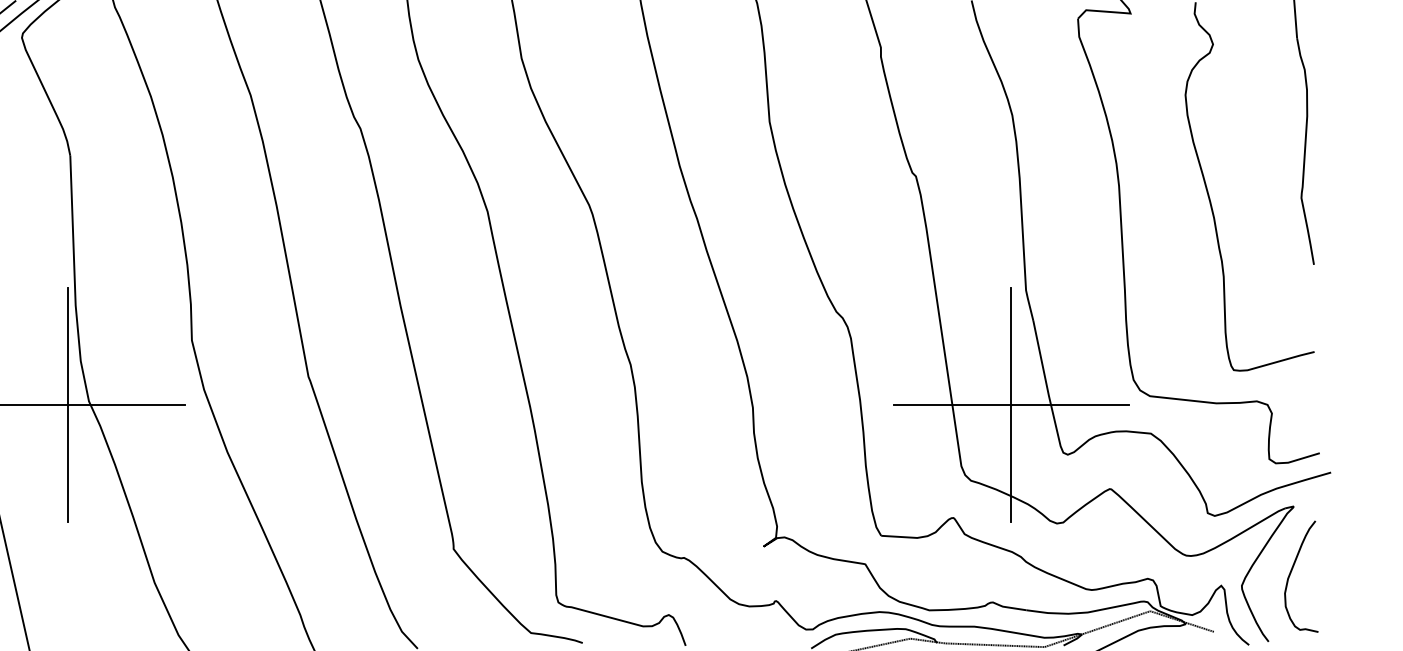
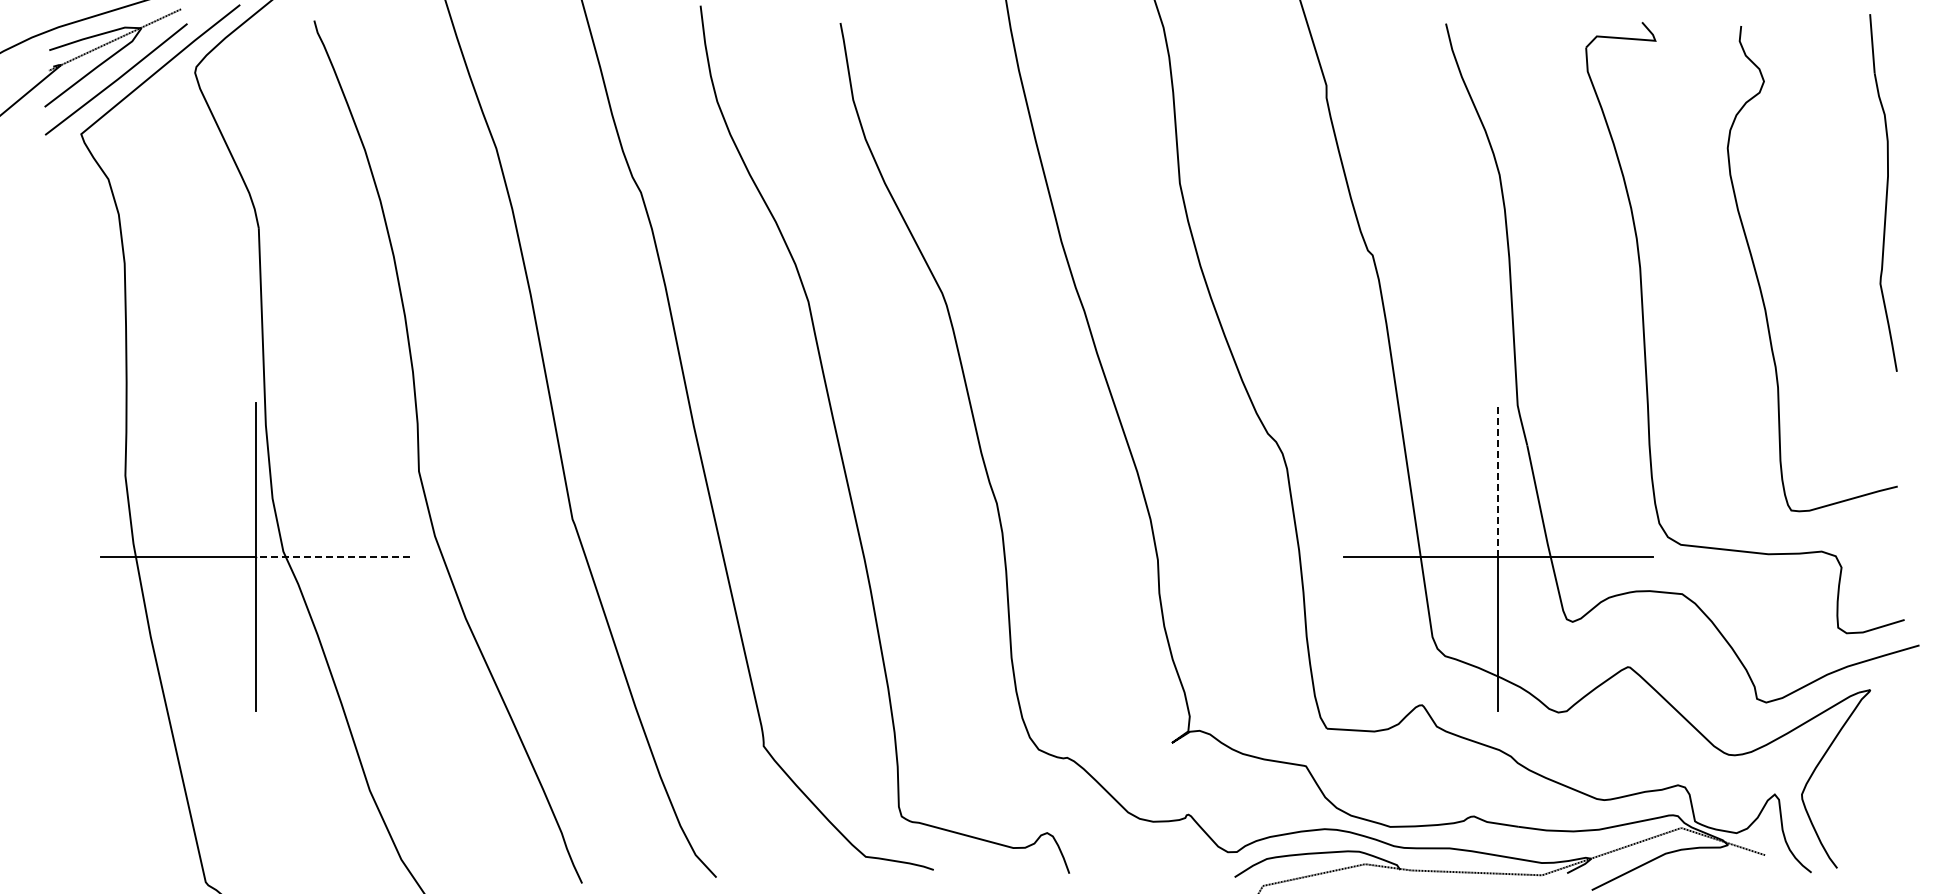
line: (1011, 346) -> (1498, 479), solid -> dashed
line: (126, 405) -> (332, 557), solid -> dashed
curve: (1290, 574) -> (1866, 779), removed

